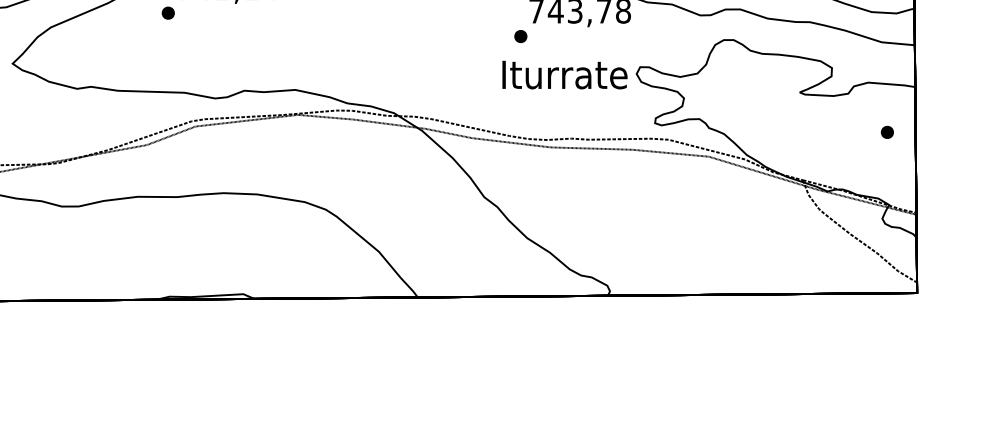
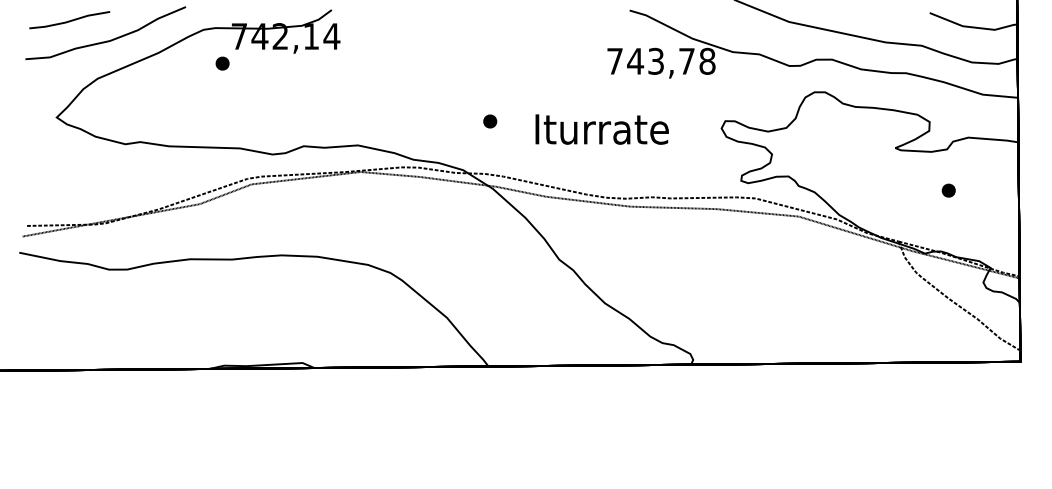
part: (521, 36) -> (490, 121), moved
text: (564, 75) -> (601, 129), moved
part: (887, 132) -> (948, 190), moved

